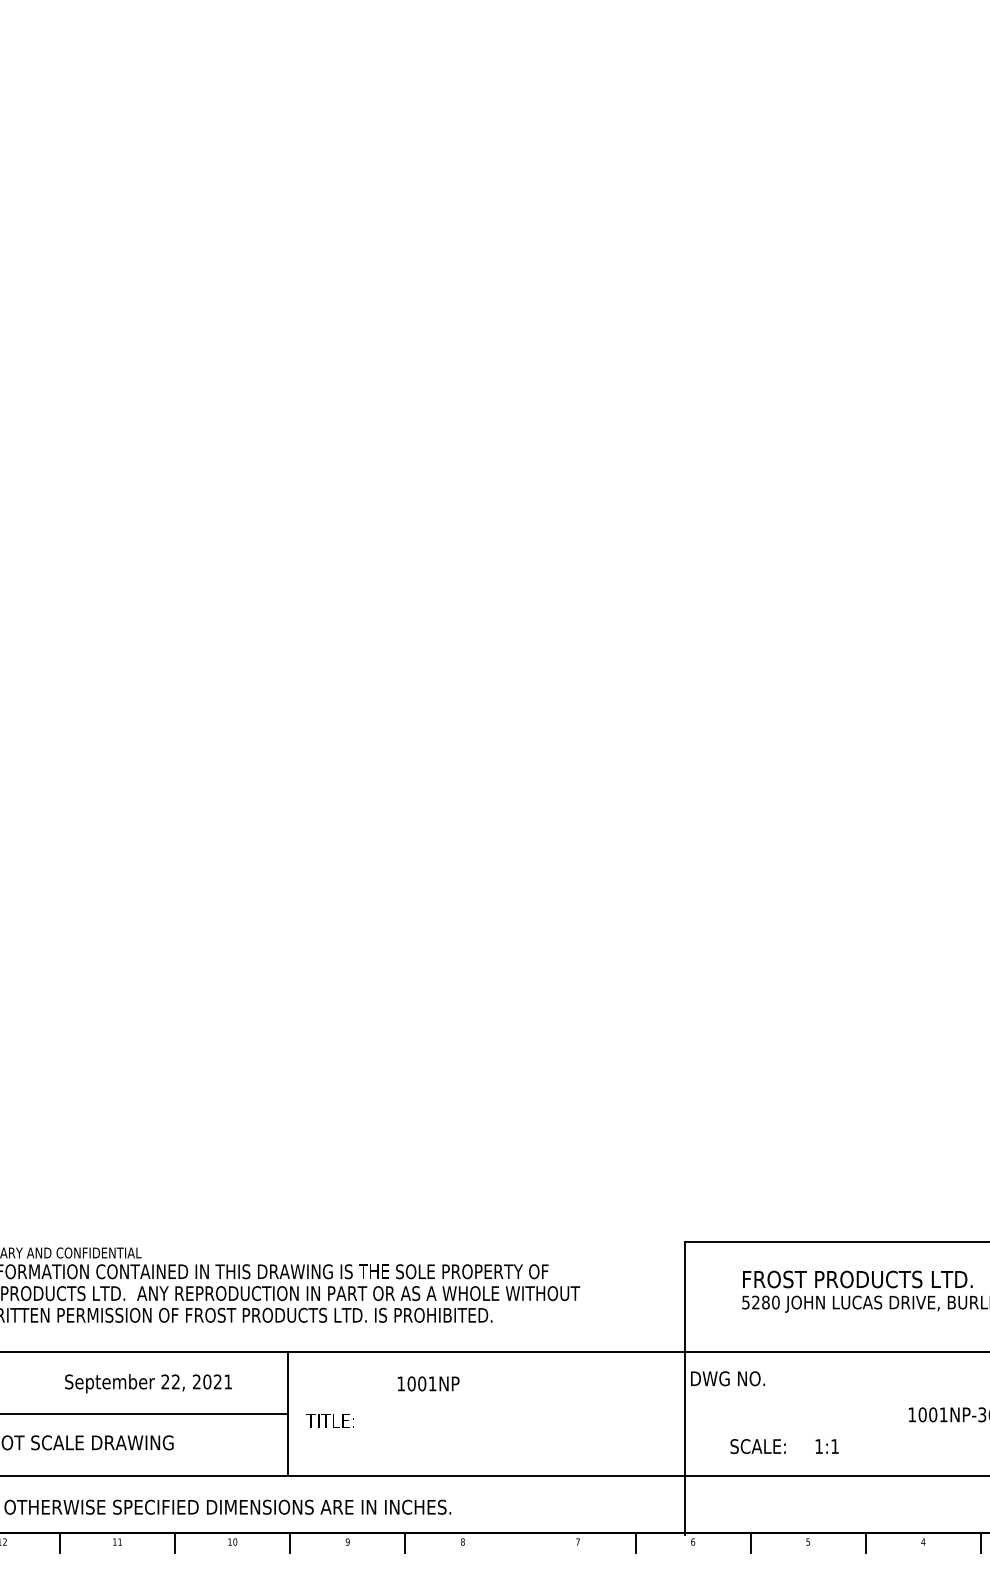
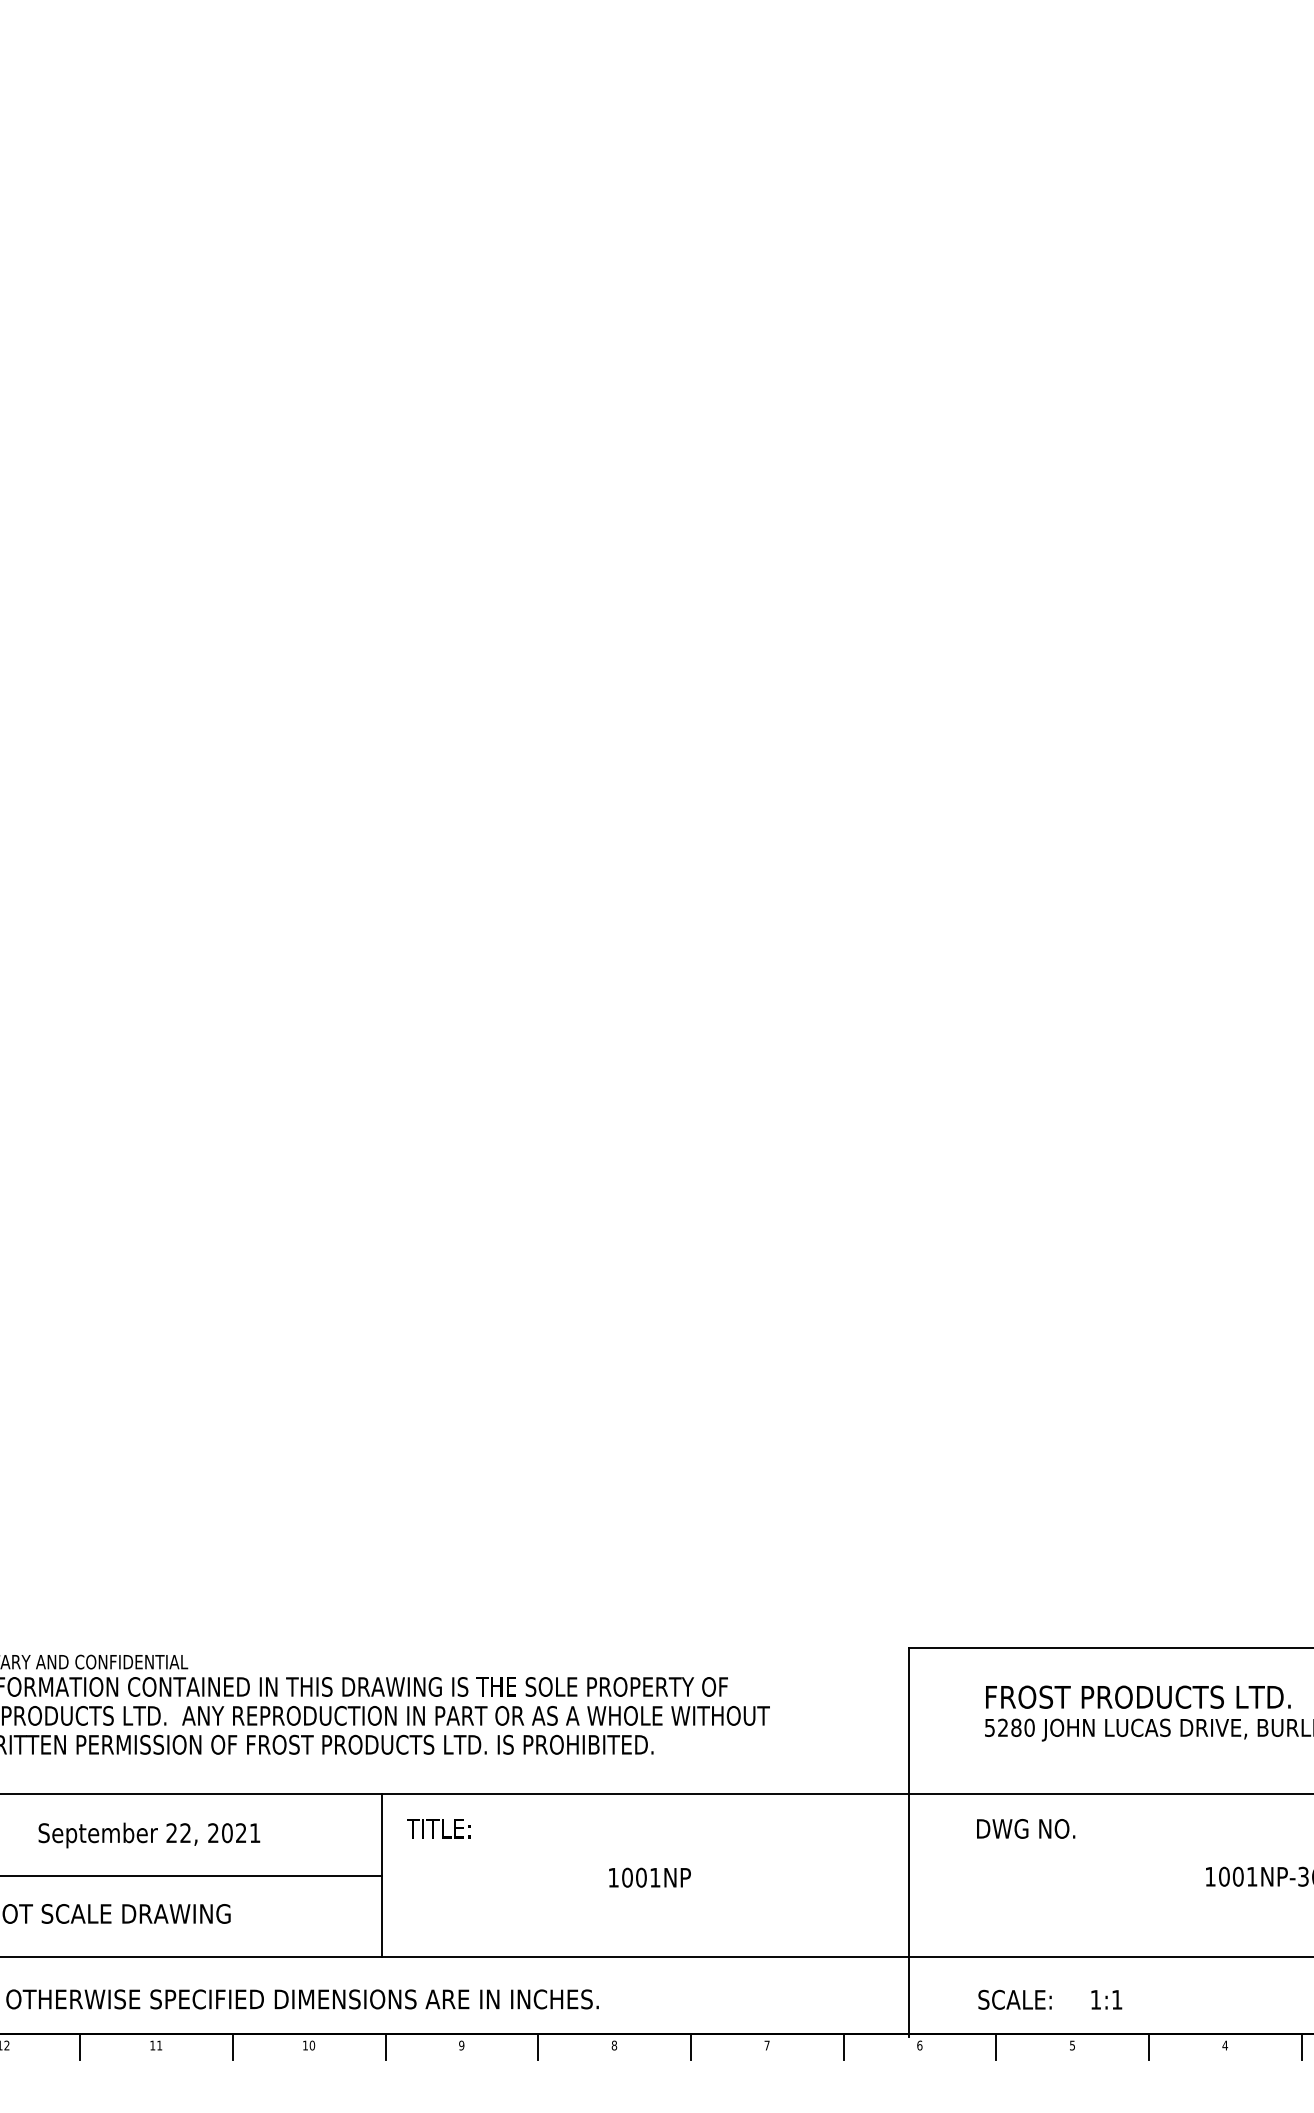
text: (728, 1378) -> (1026, 1828), moved
text: (148, 1383) -> (149, 1835), moved
text: (428, 1383) -> (649, 1877), moved
text: (330, 1420) -> (438, 1828), moved
text: (784, 1446) -> (1050, 1999), moved
line: (520, 1542) -> (690, 2046), added

